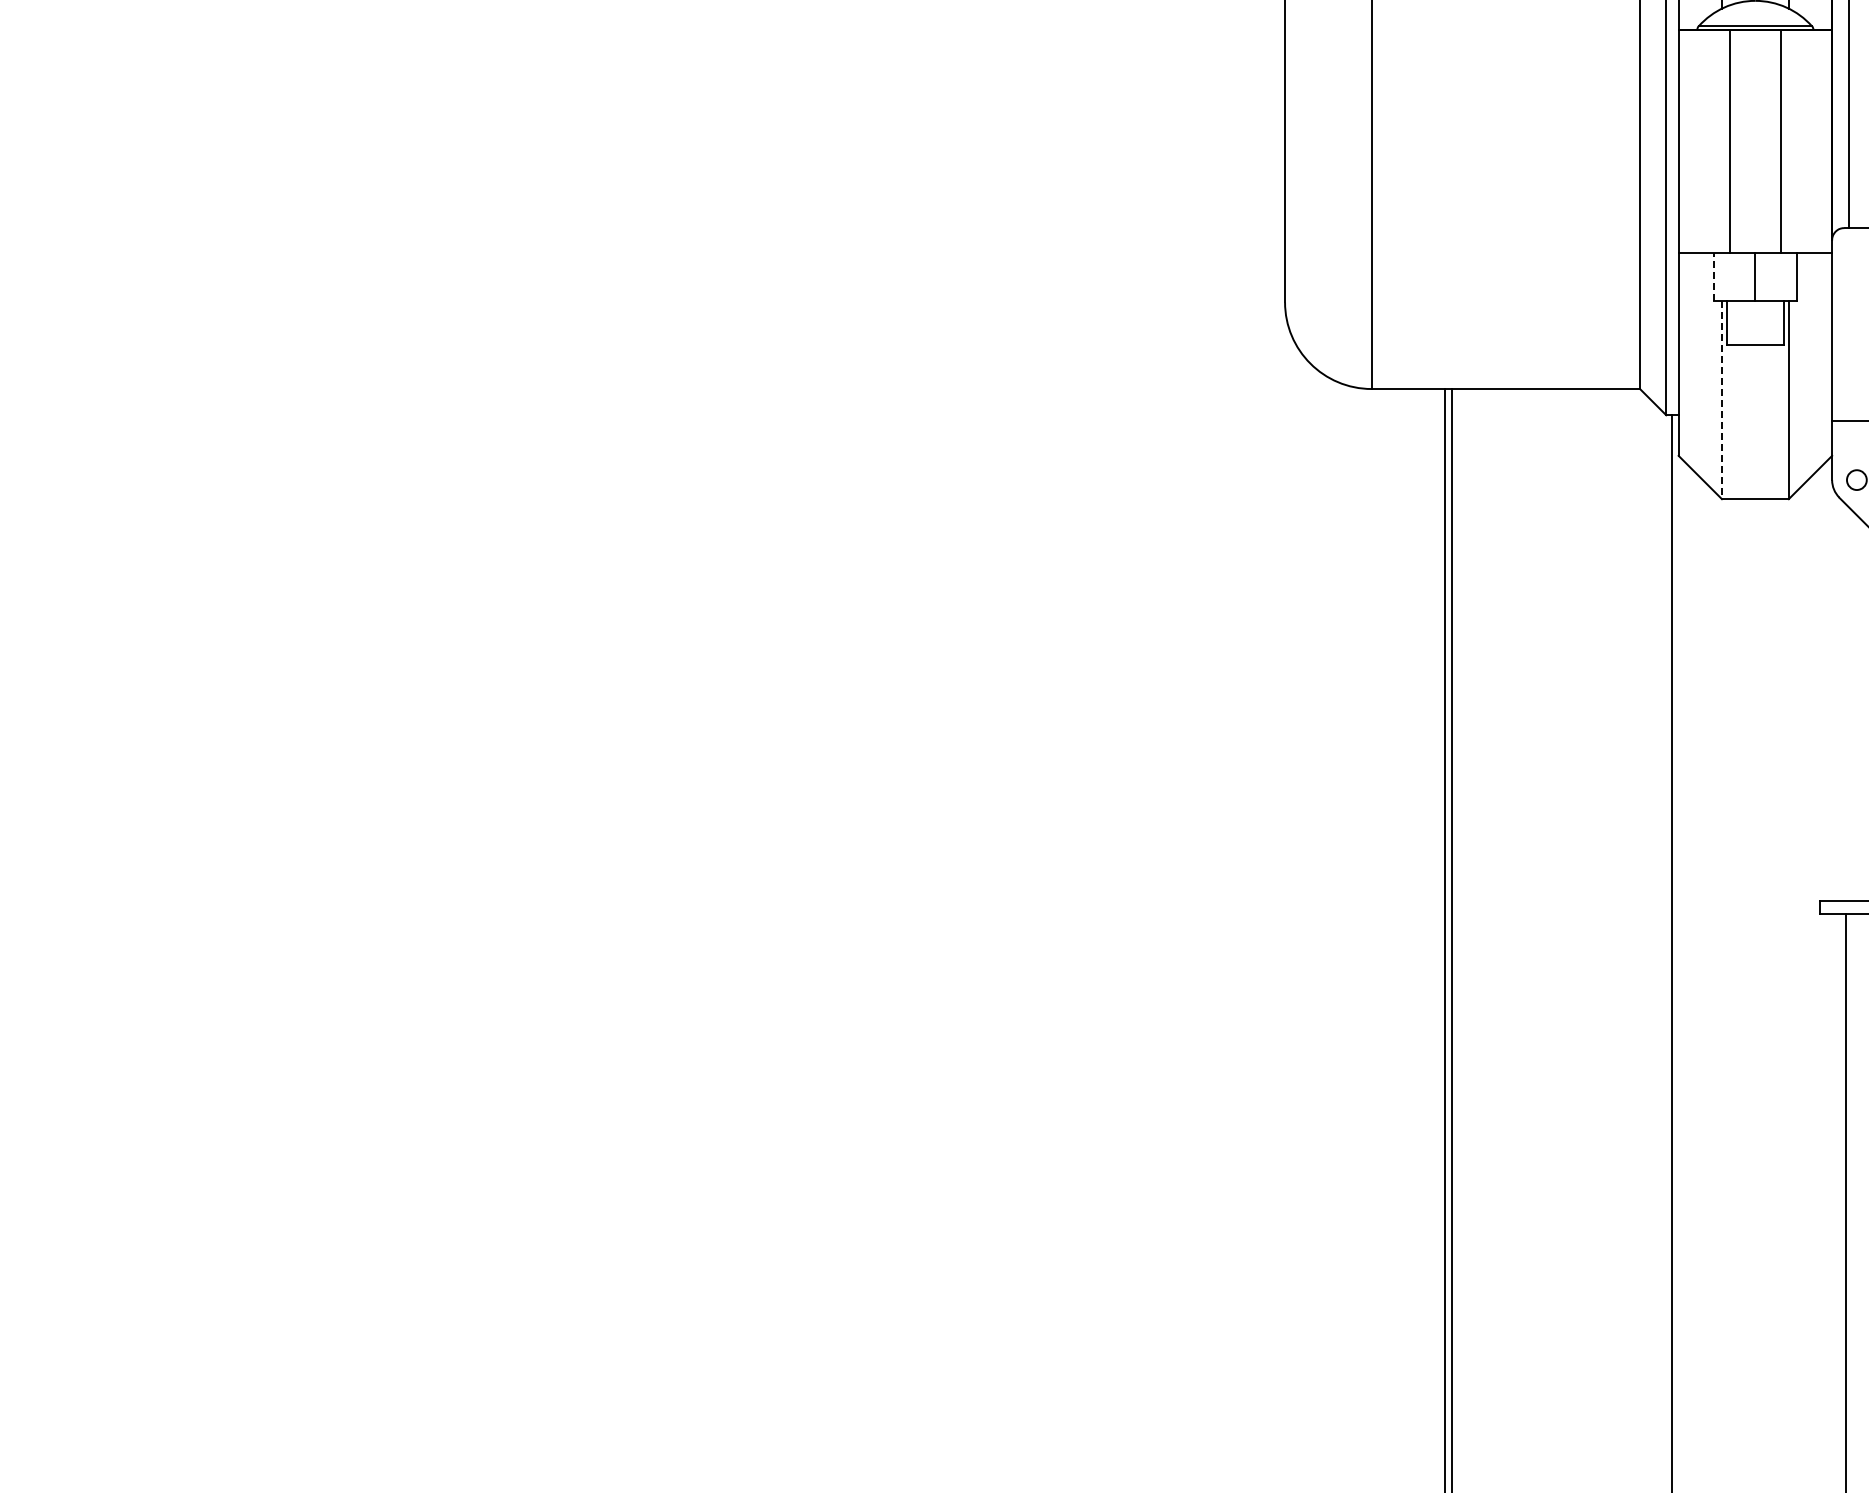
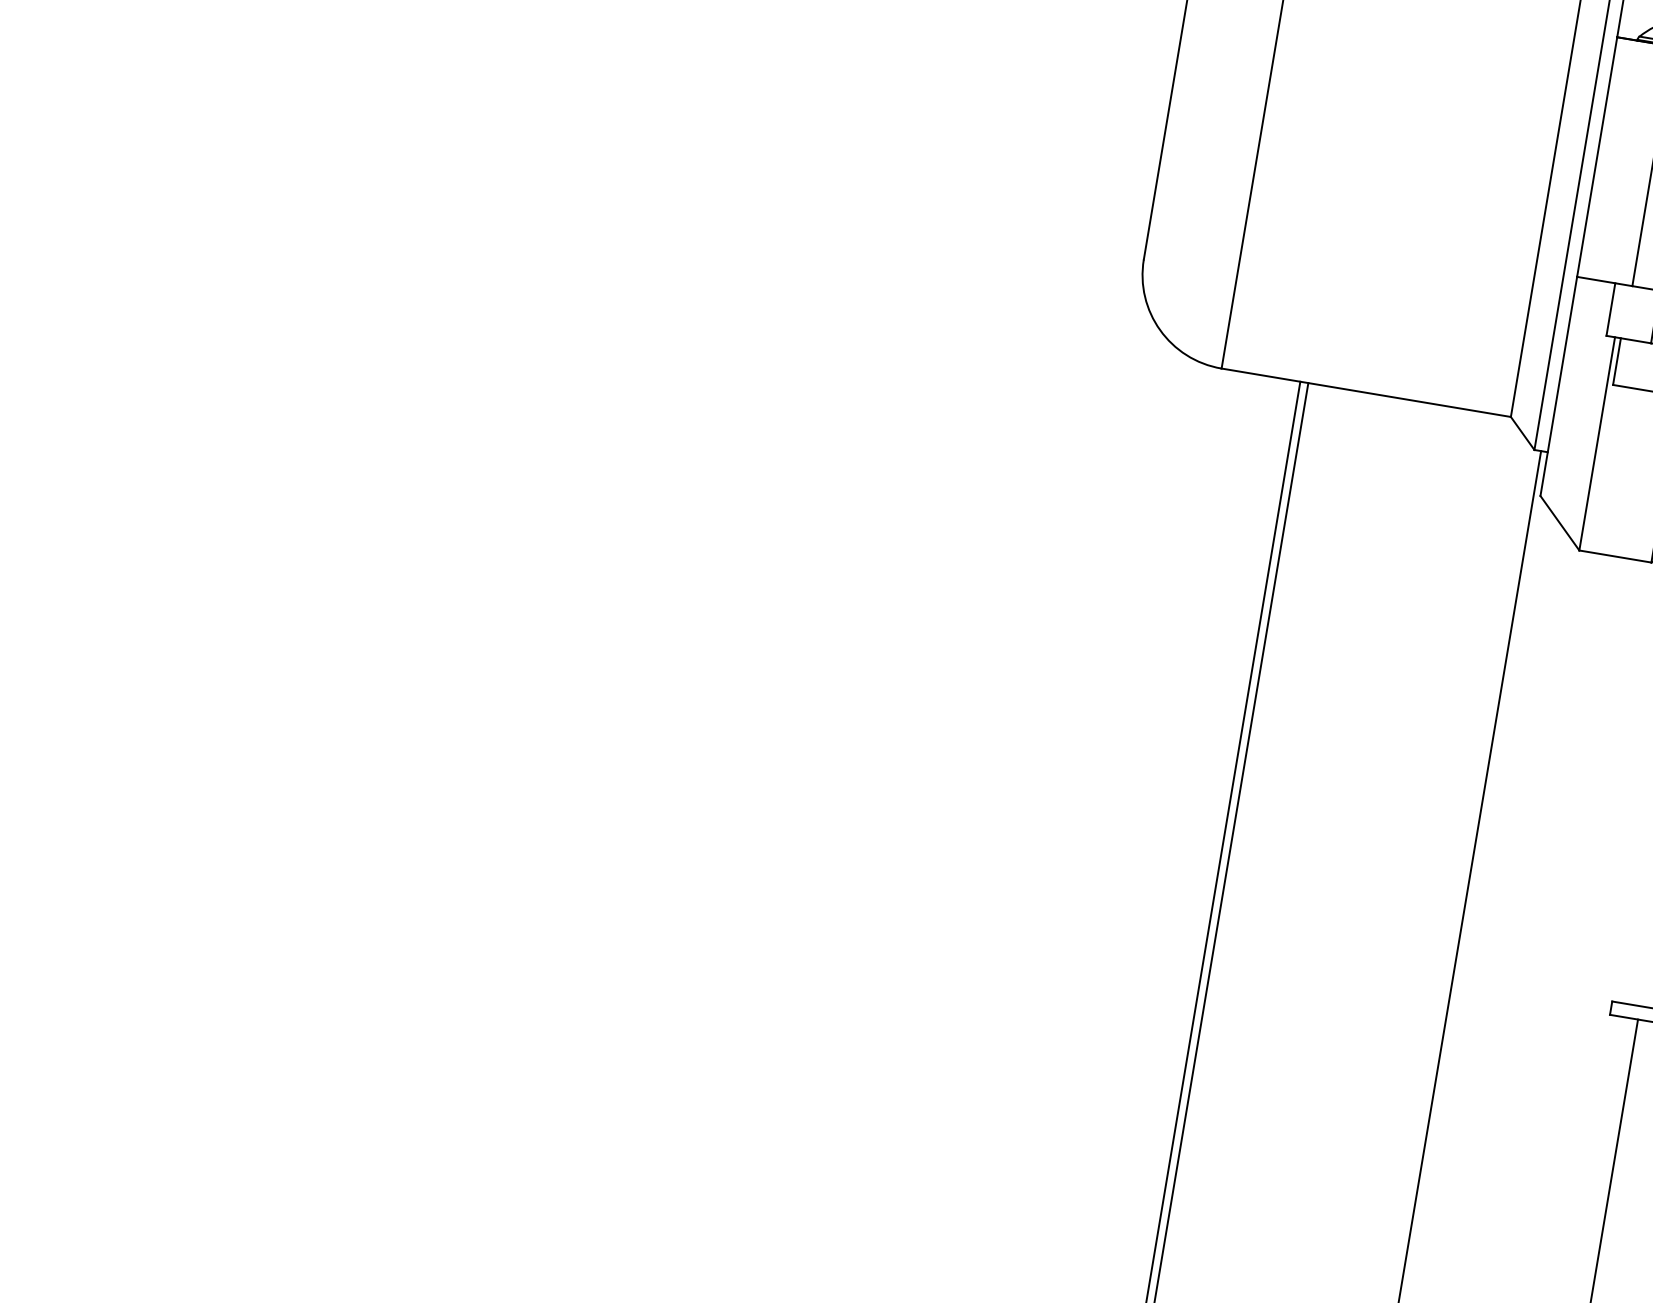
line: (1714, 276) -> (1611, 309), dashed -> solid
line: (1721, 400) -> (1596, 444), dashed -> solid

